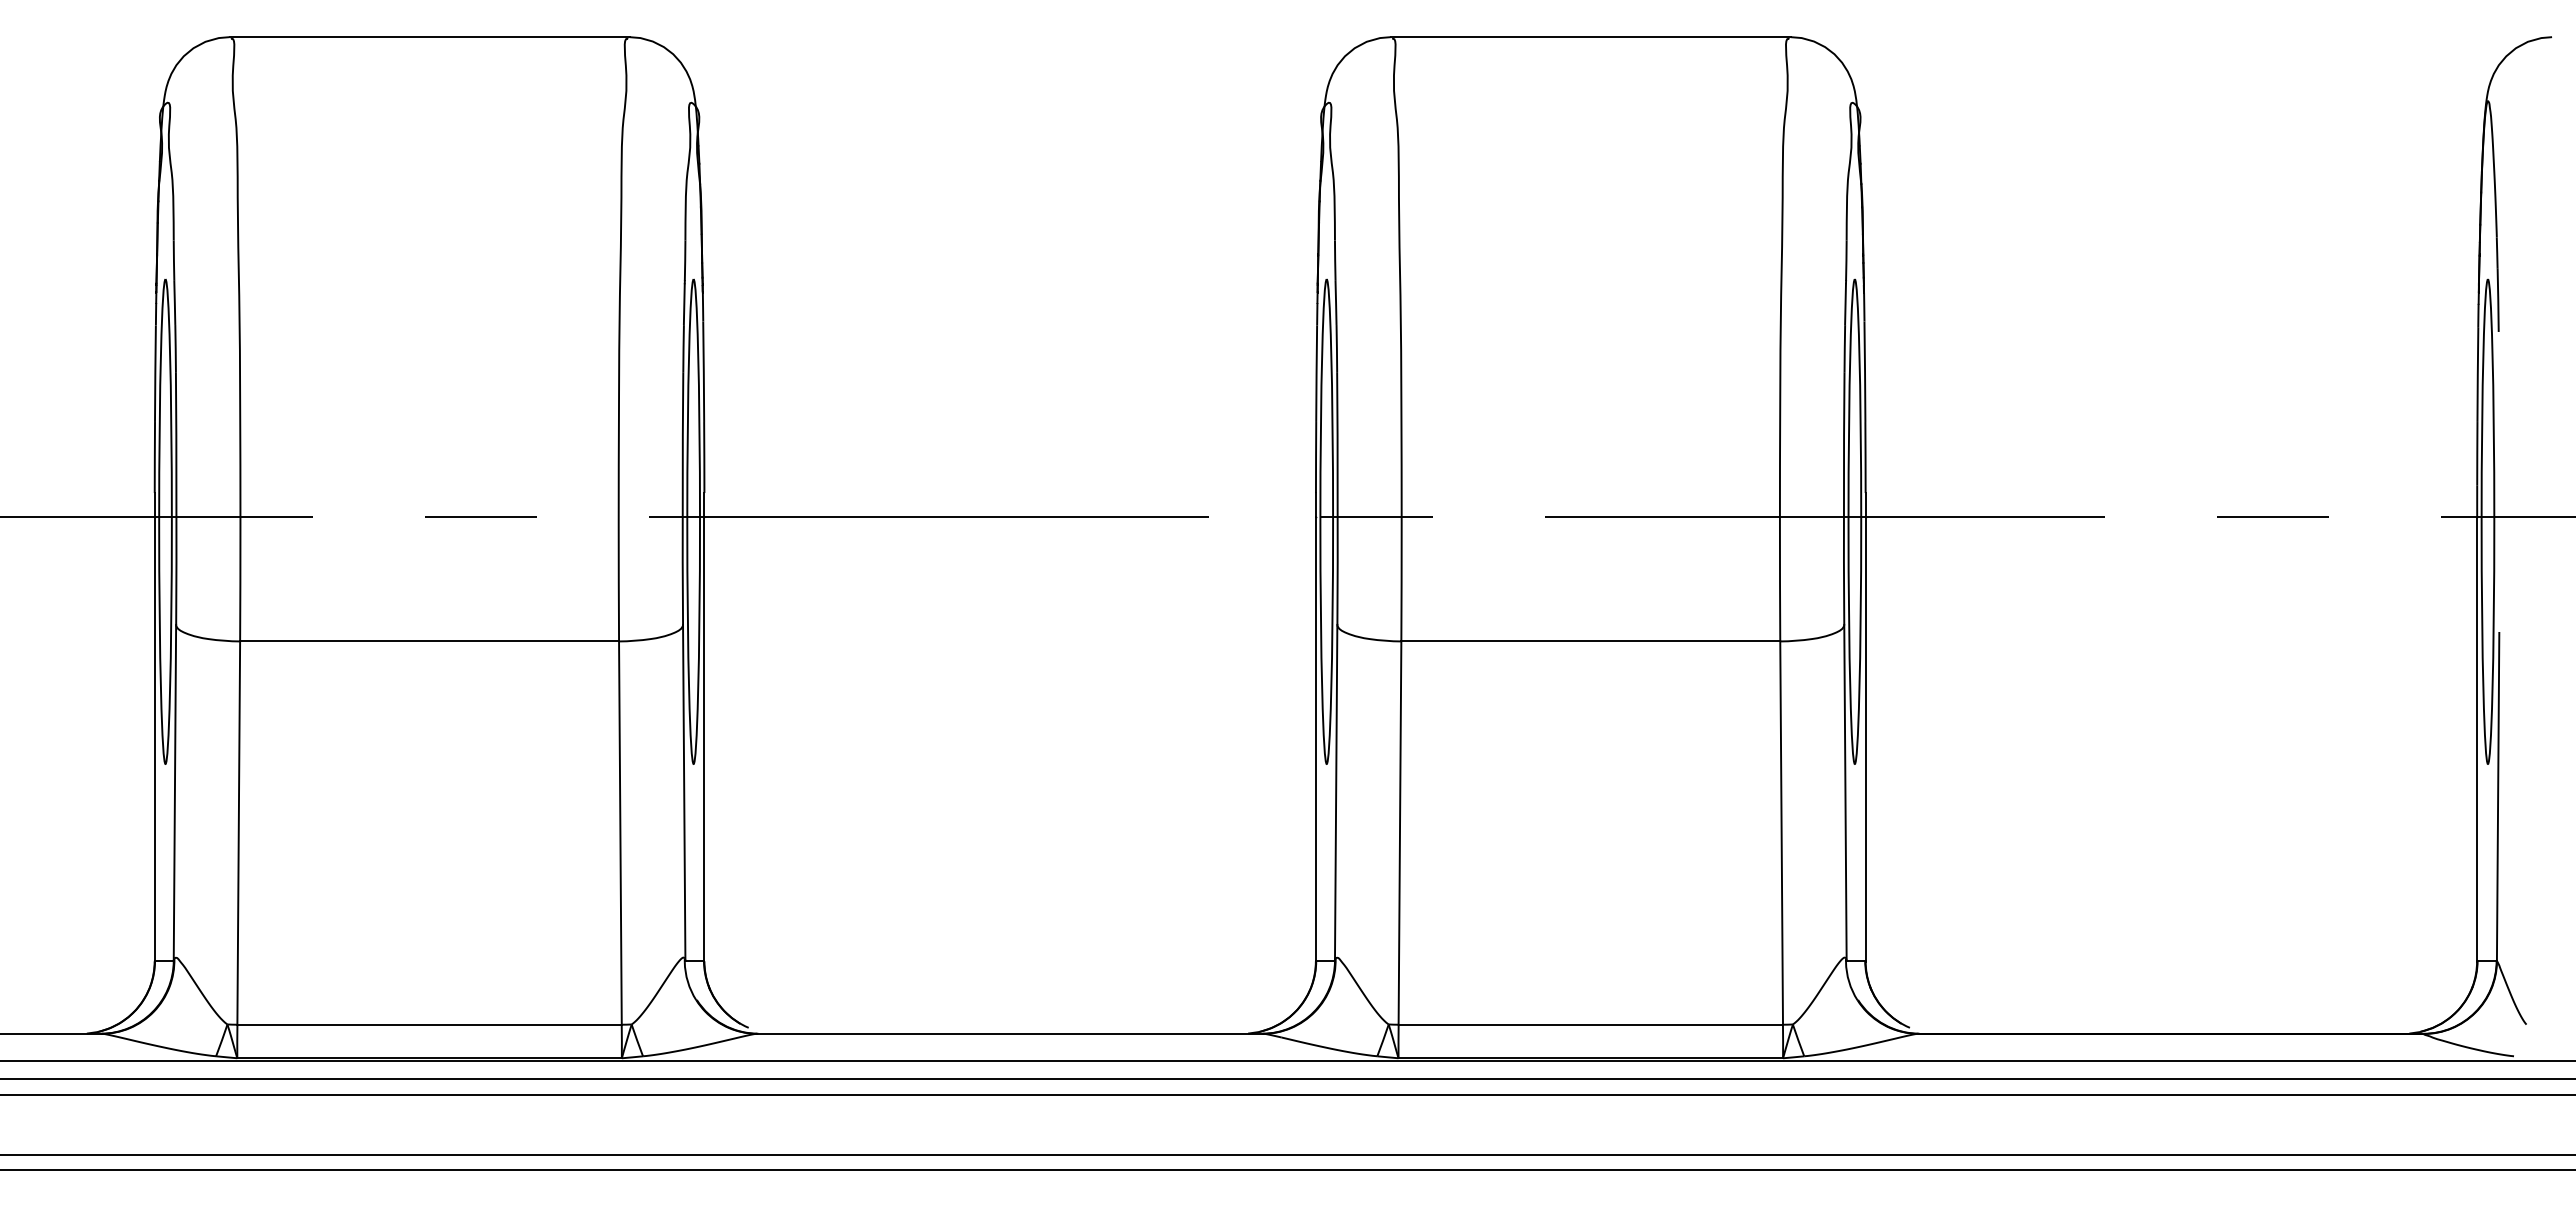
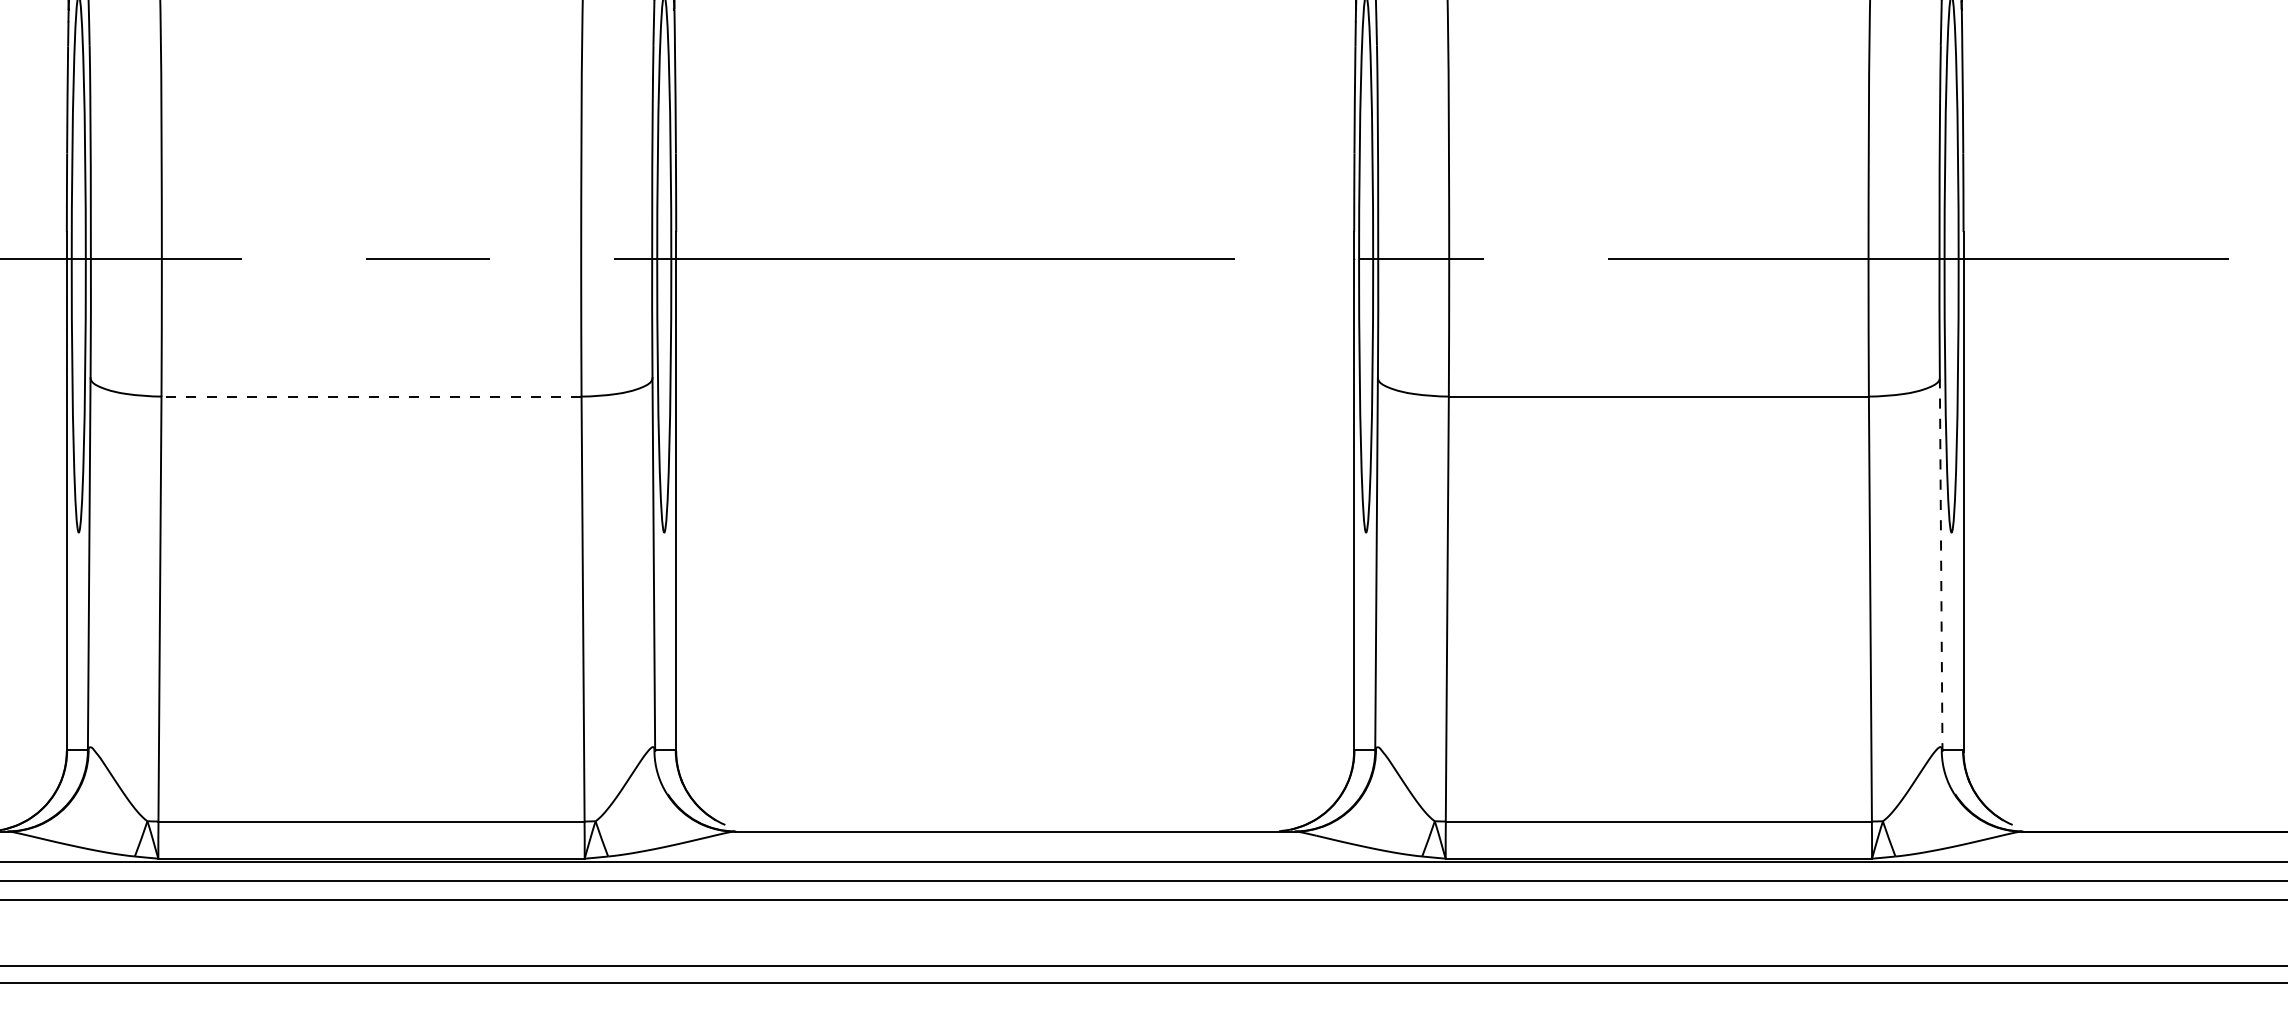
line: (429, 641) -> (371, 396), solid -> dashed
line: (1845, 792) -> (1941, 564), solid -> dashed

